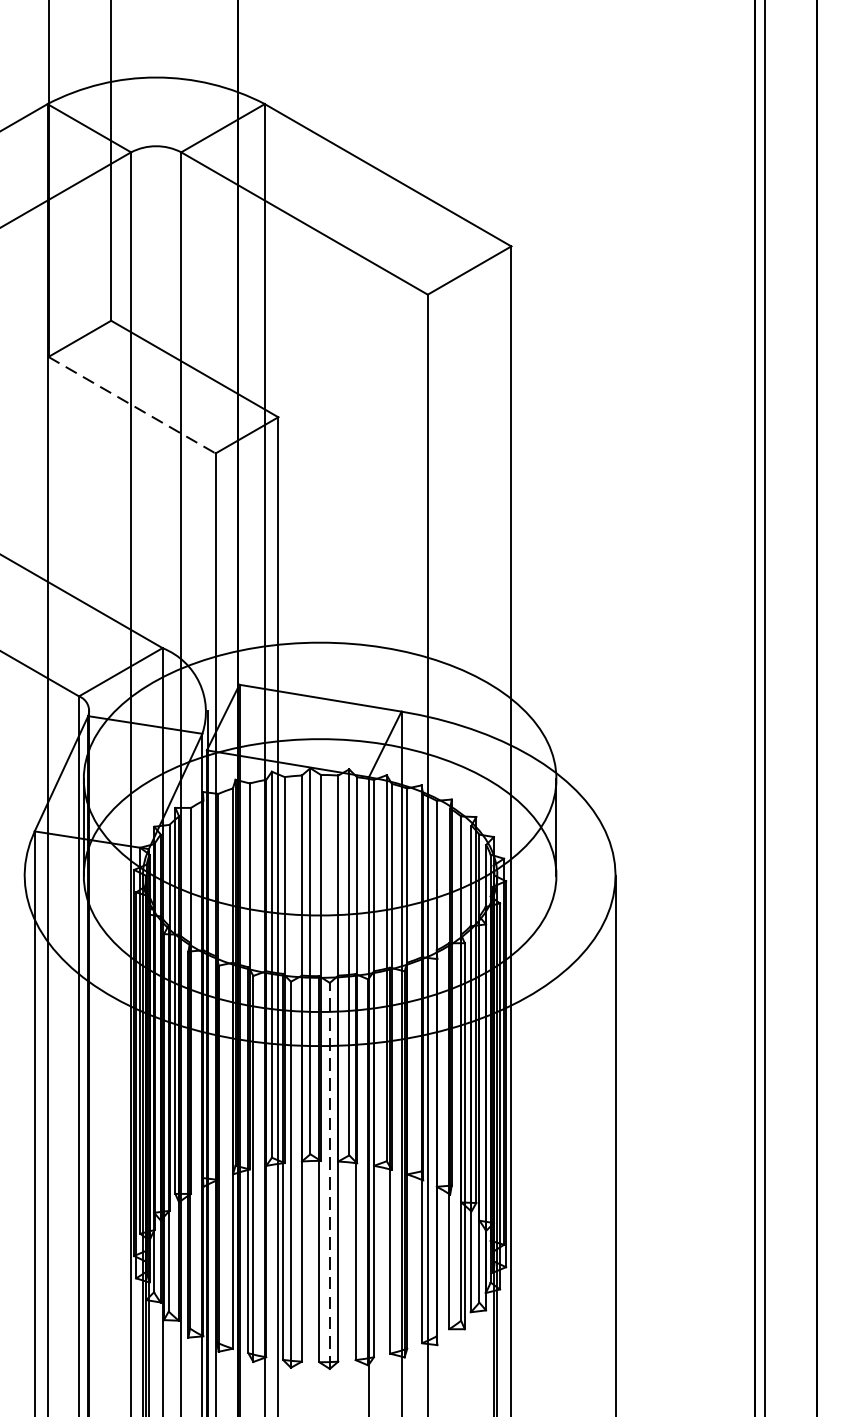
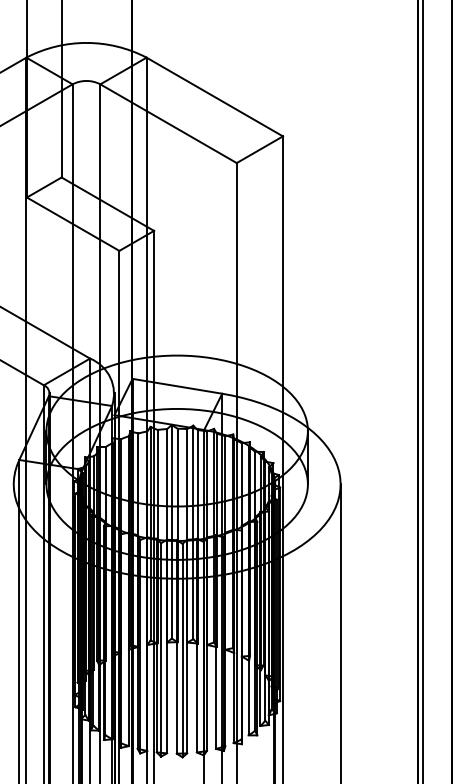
line: (132, 405) -> (73, 224), dashed -> solid
line: (329, 1175) -> (182, 650), dashed -> solid

